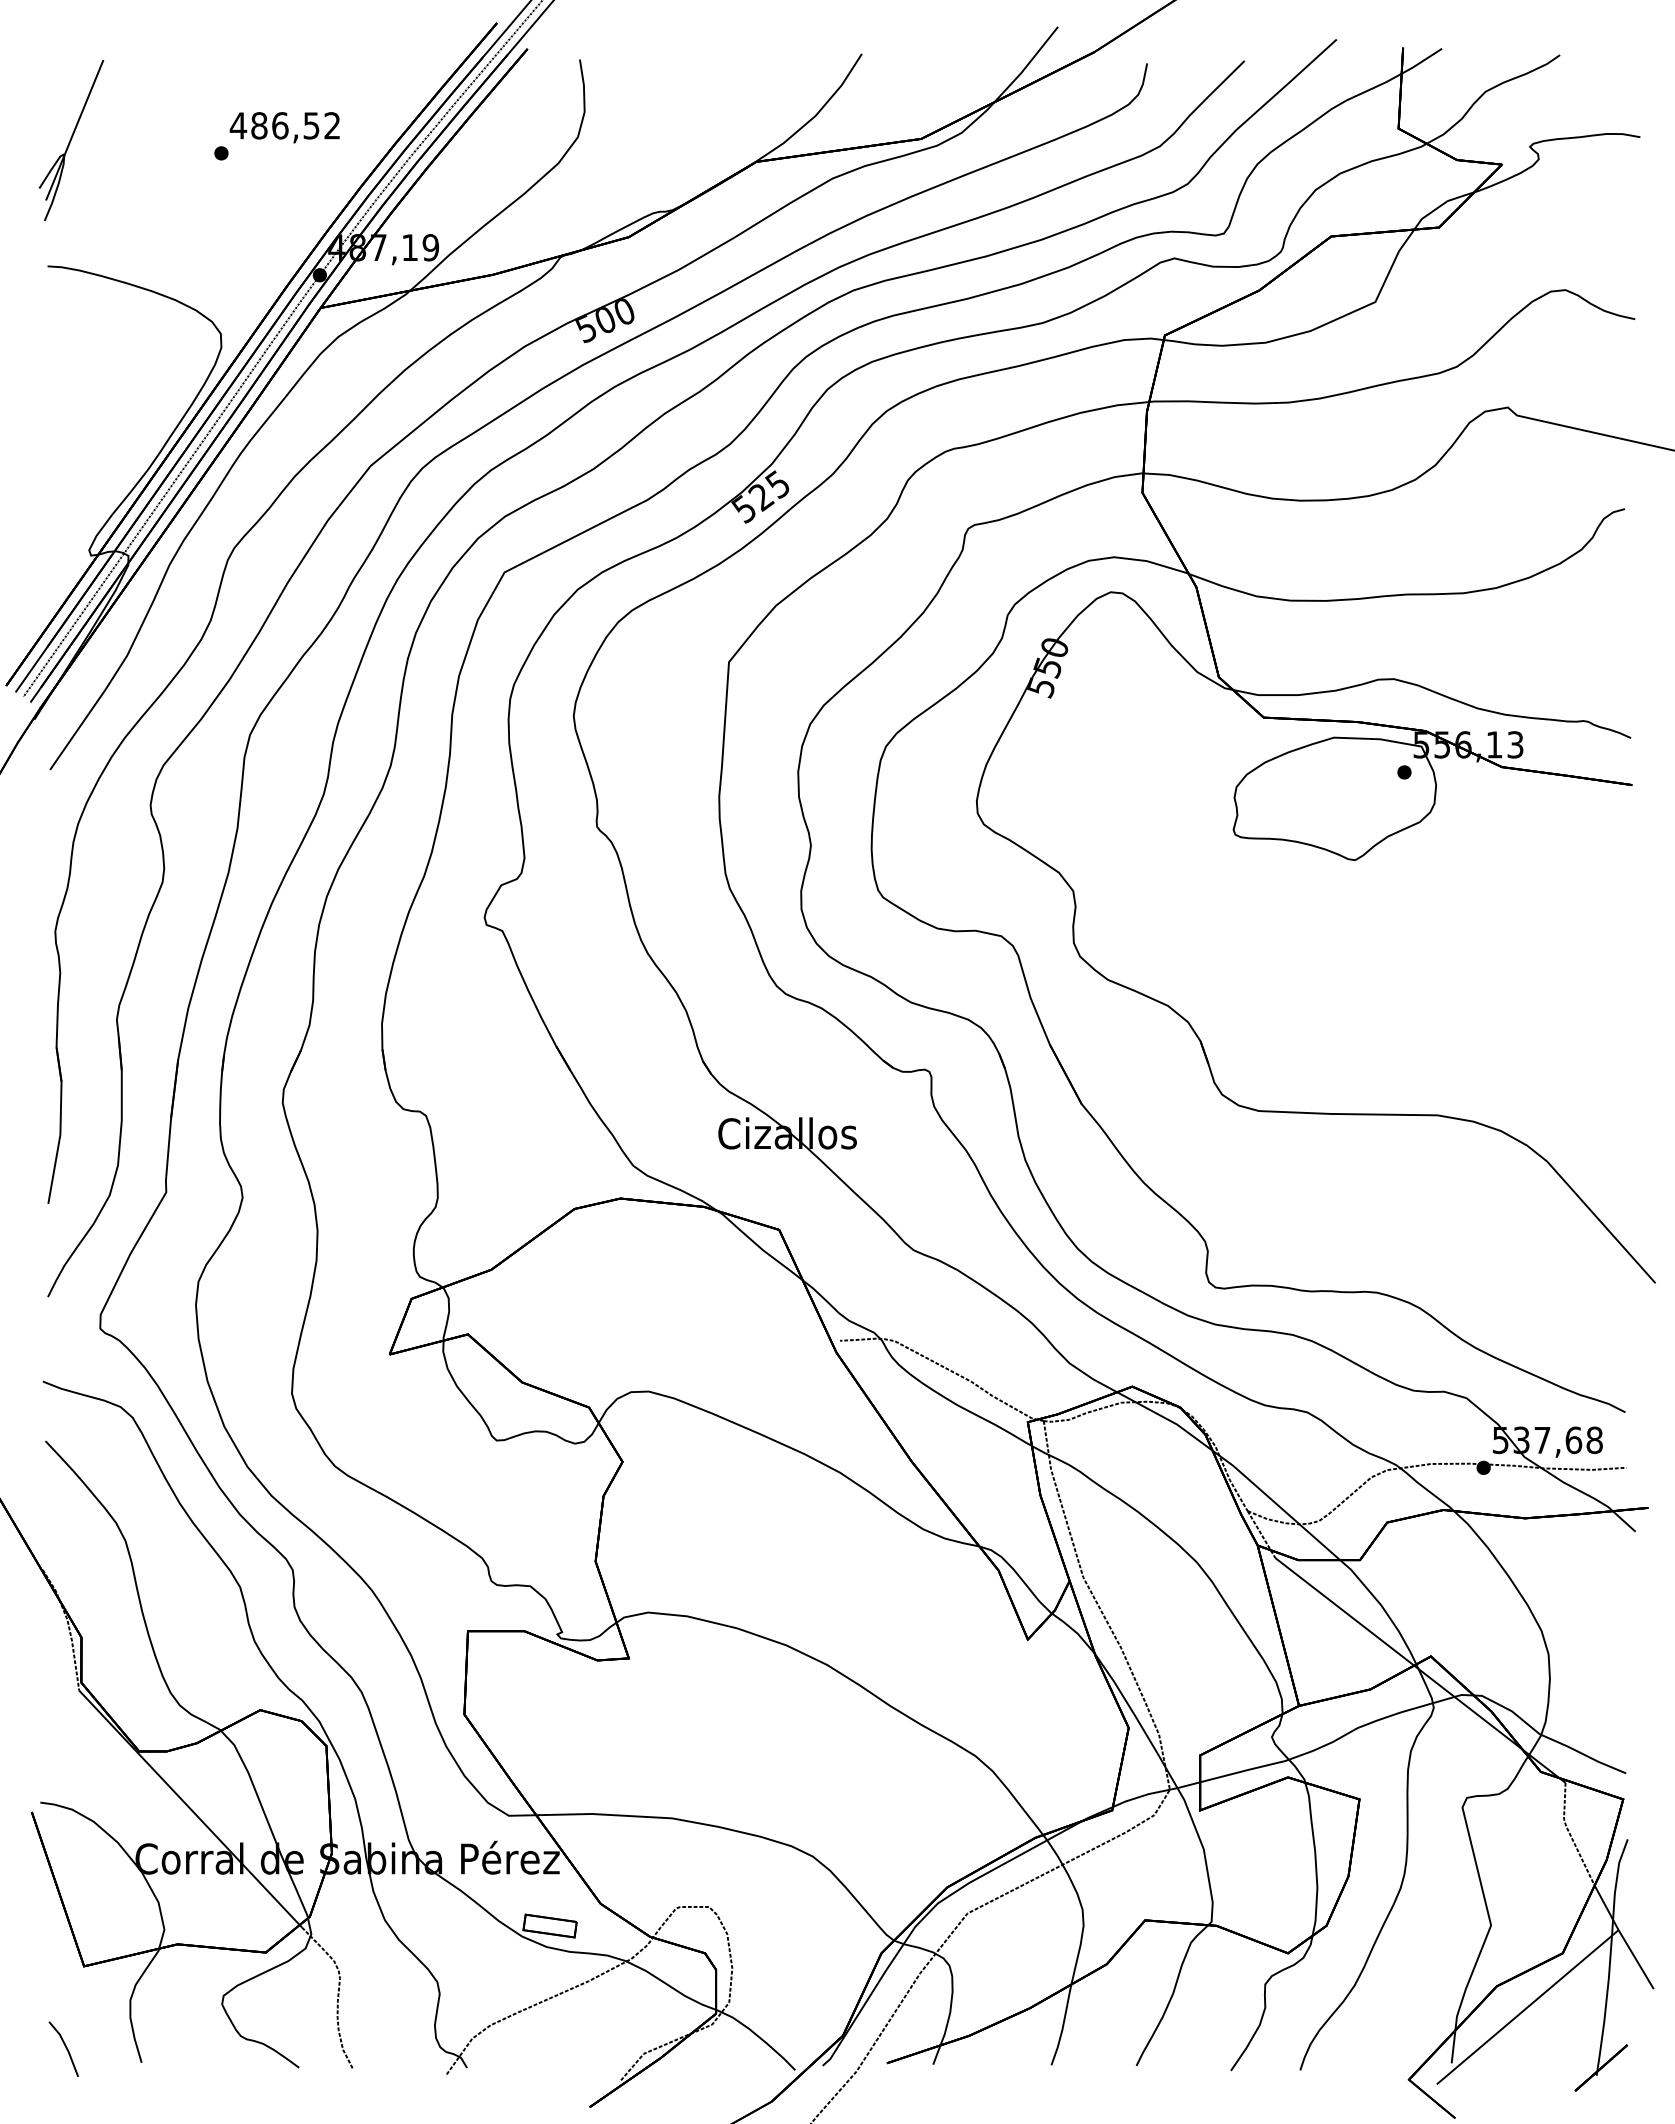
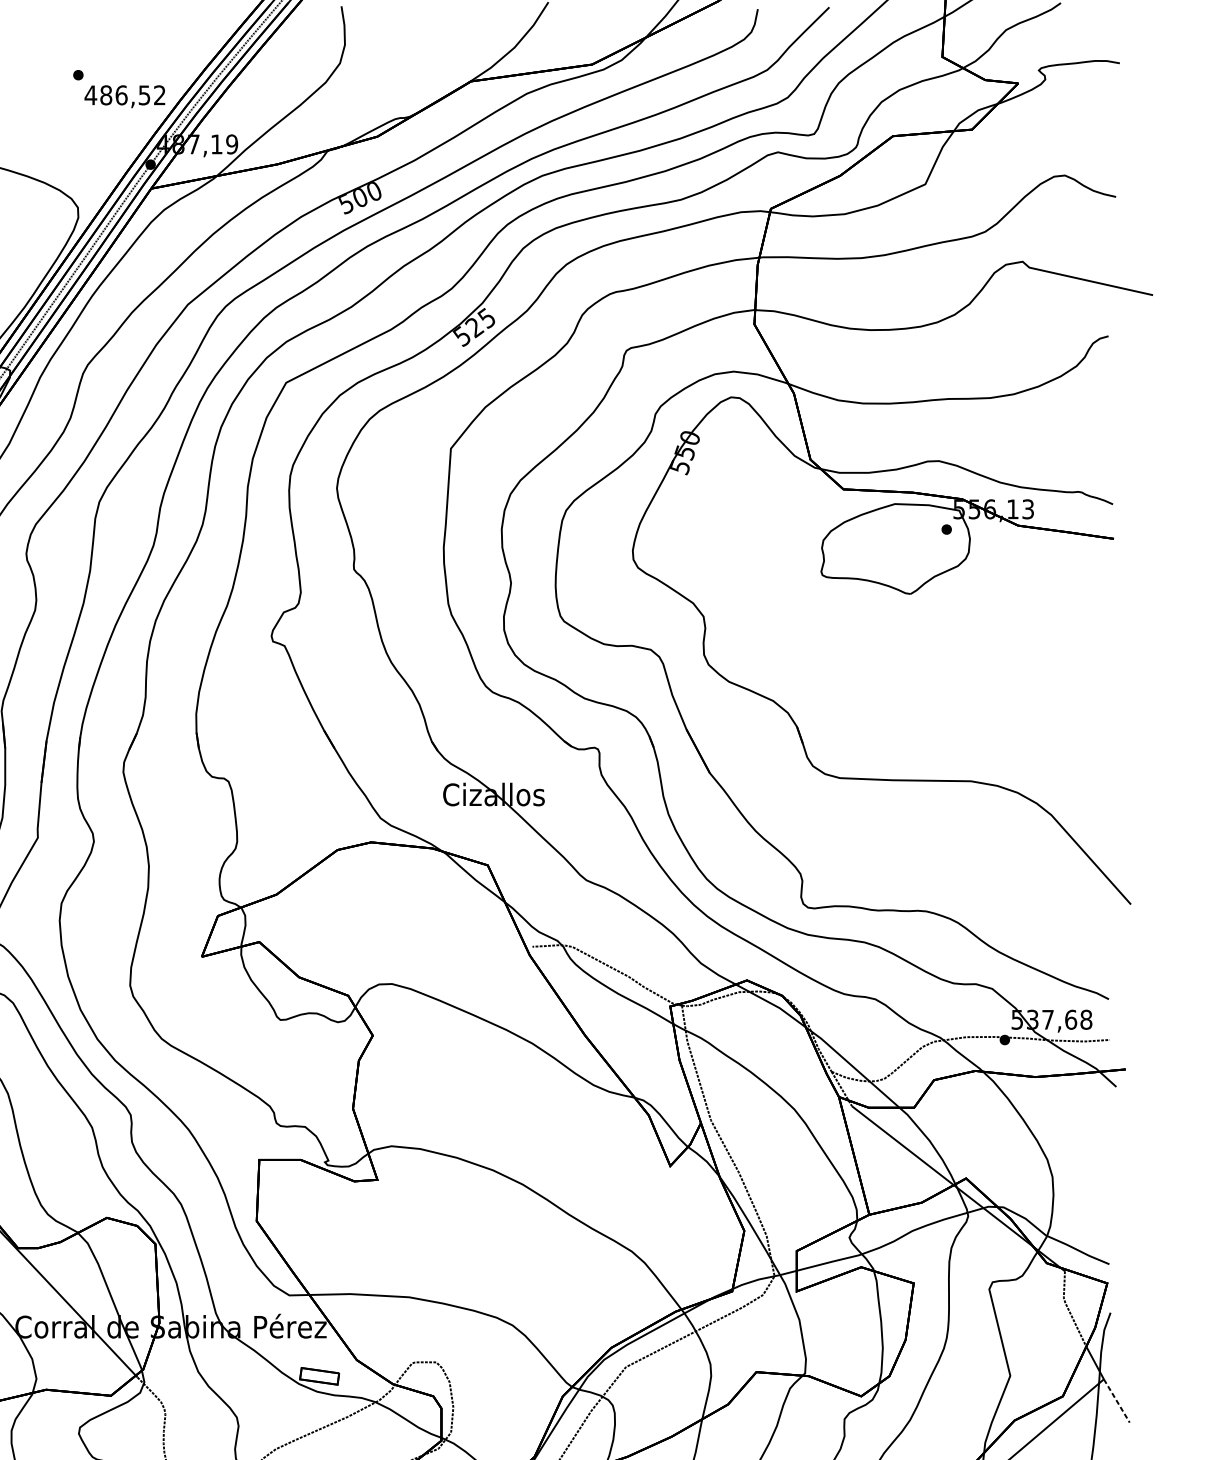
text: (284, 127) -> (124, 96), moved
line: (1636, 1960) -> (1117, 1401), solid -> dashed

